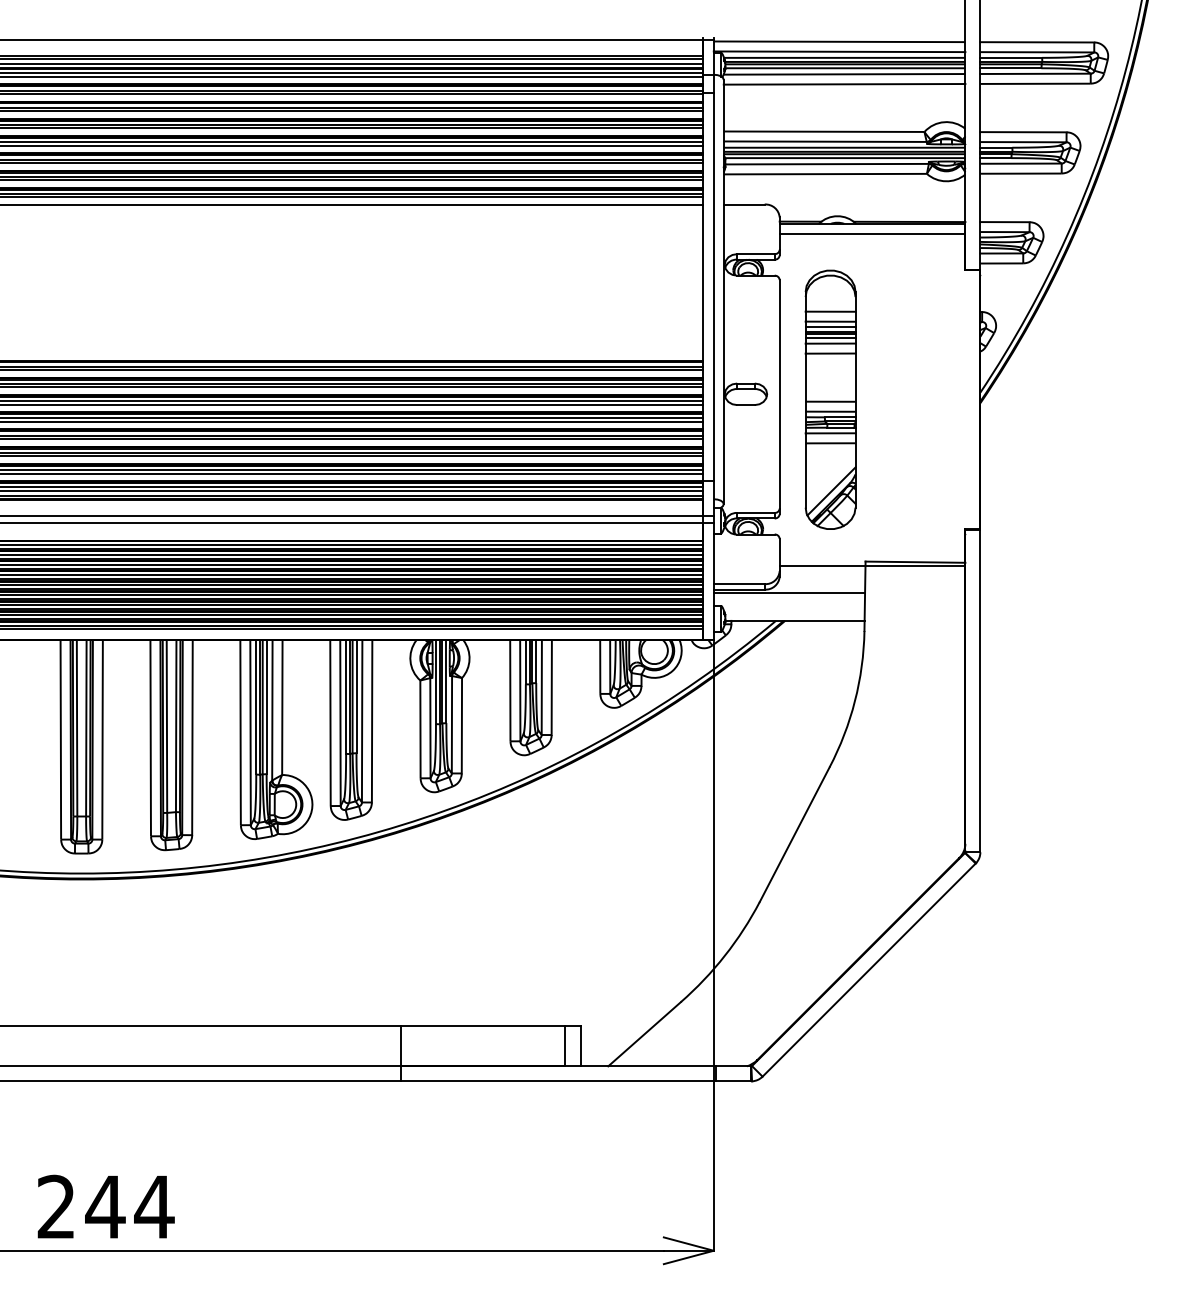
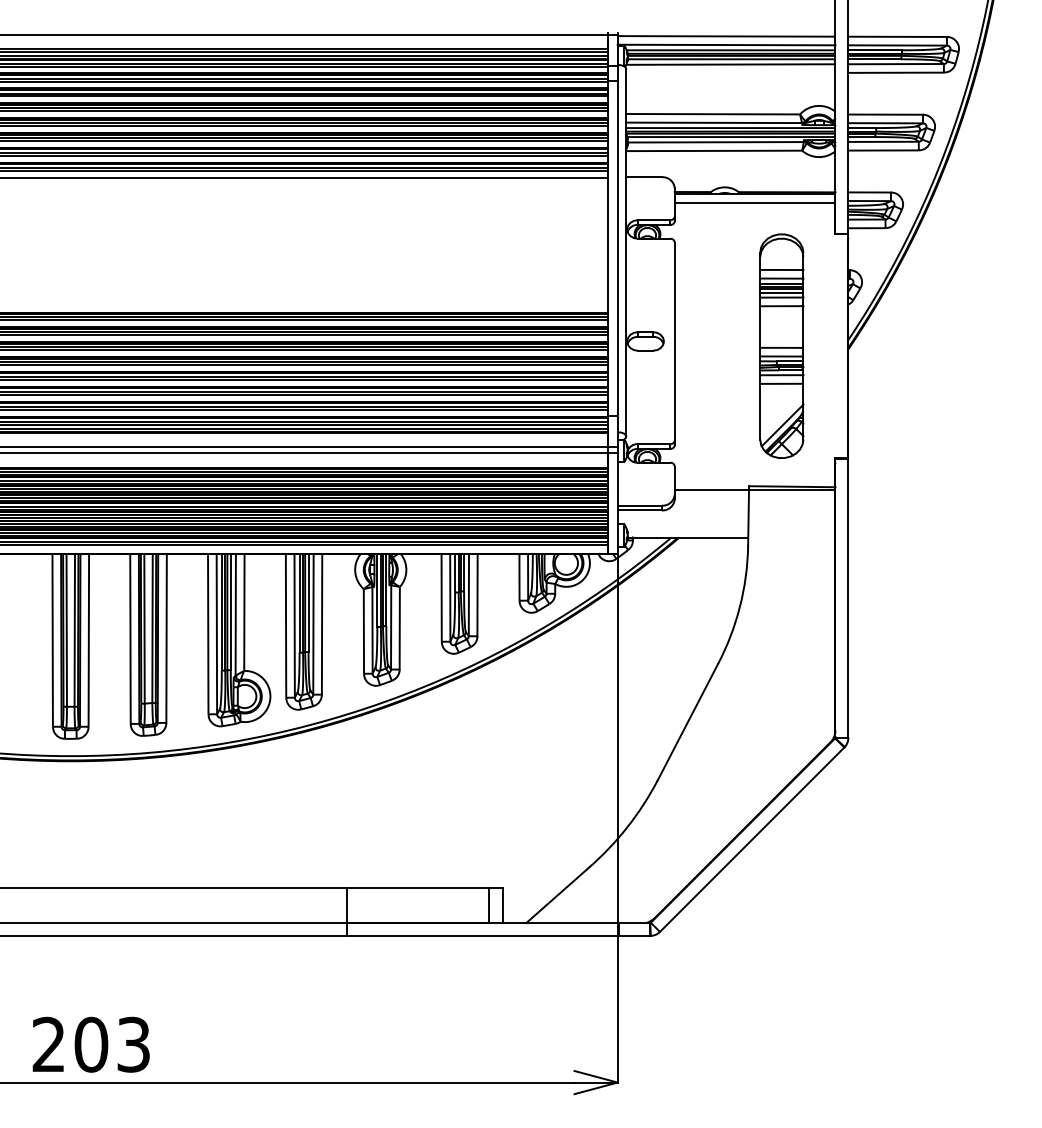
line: (844, 83) -> (730, 72), removed
part: (830, 399) -> (781, 345), moved
line: (788, 593) -> (682, 513), removed
text: (129, 1206) -> (112, 1044), 244 -> 203

